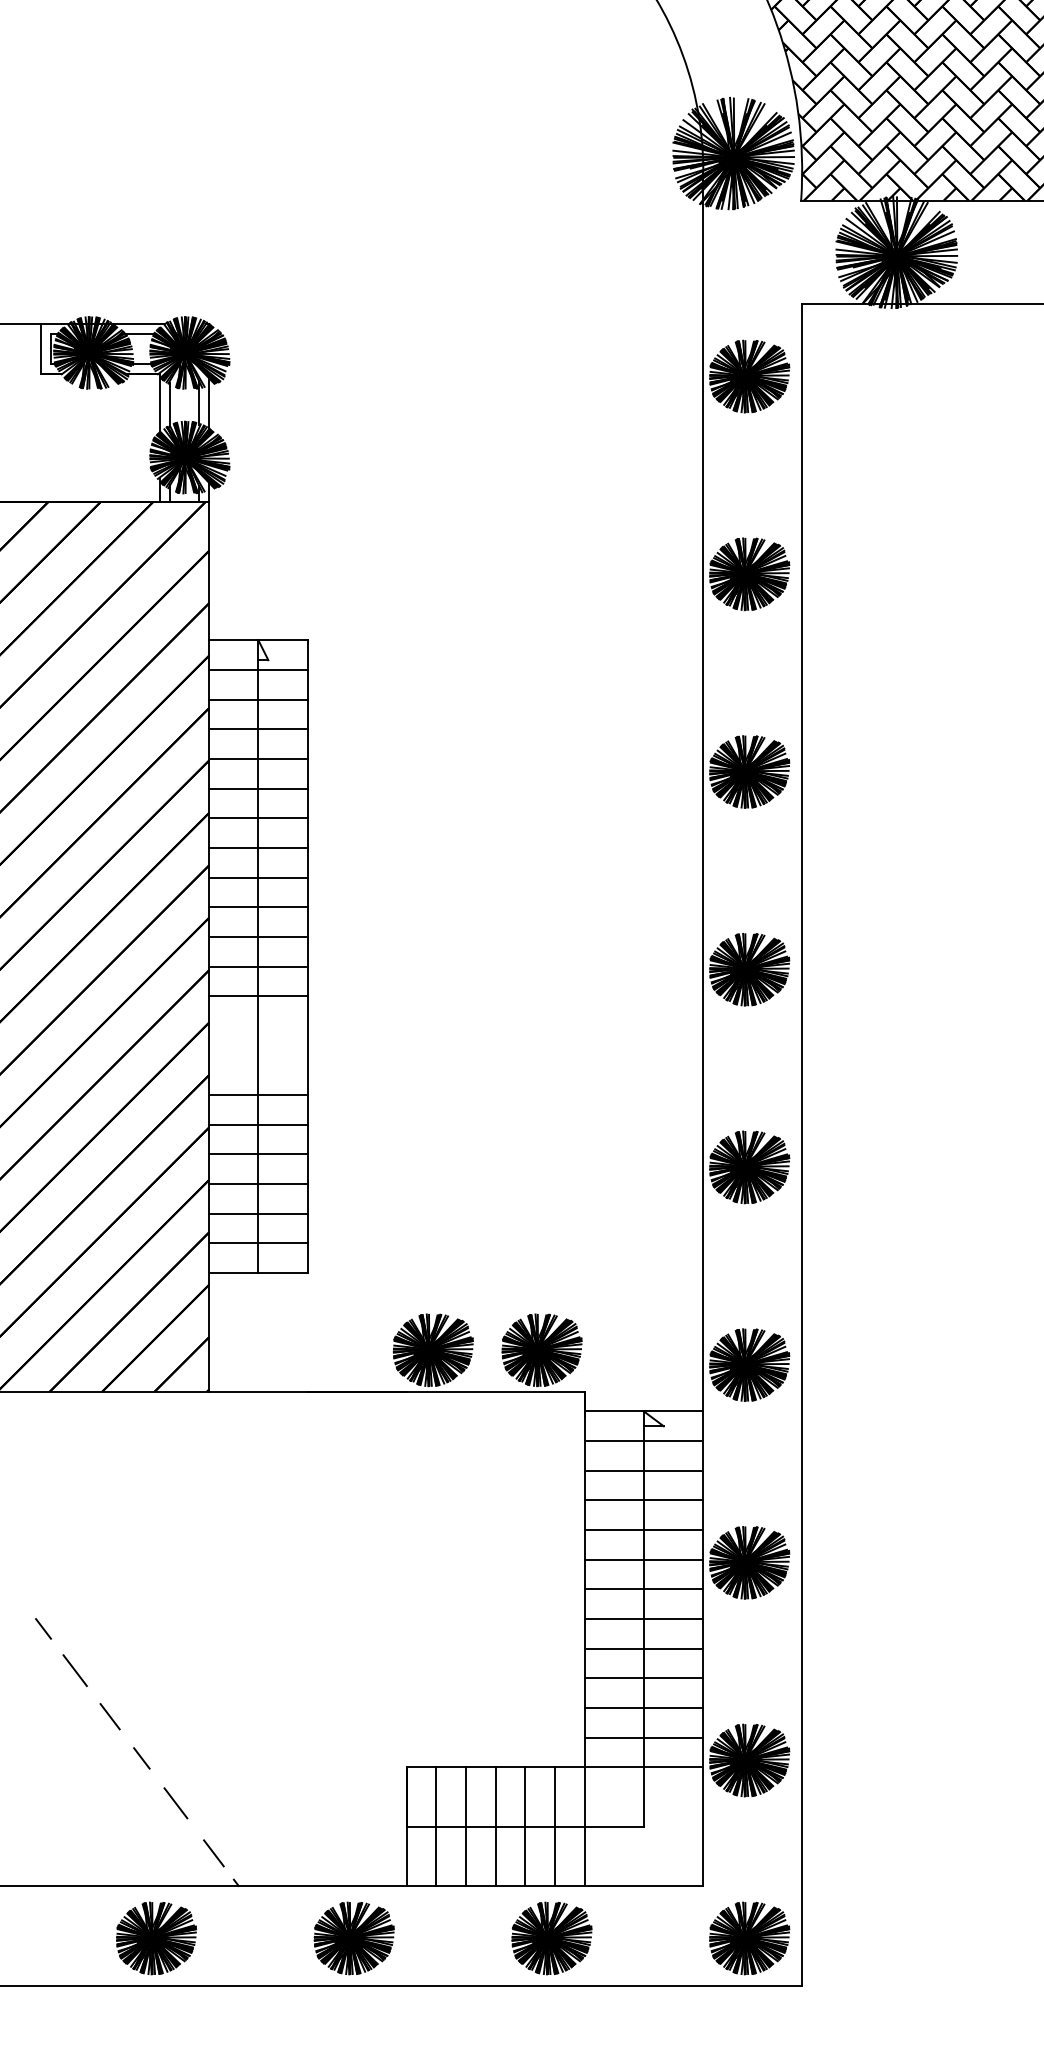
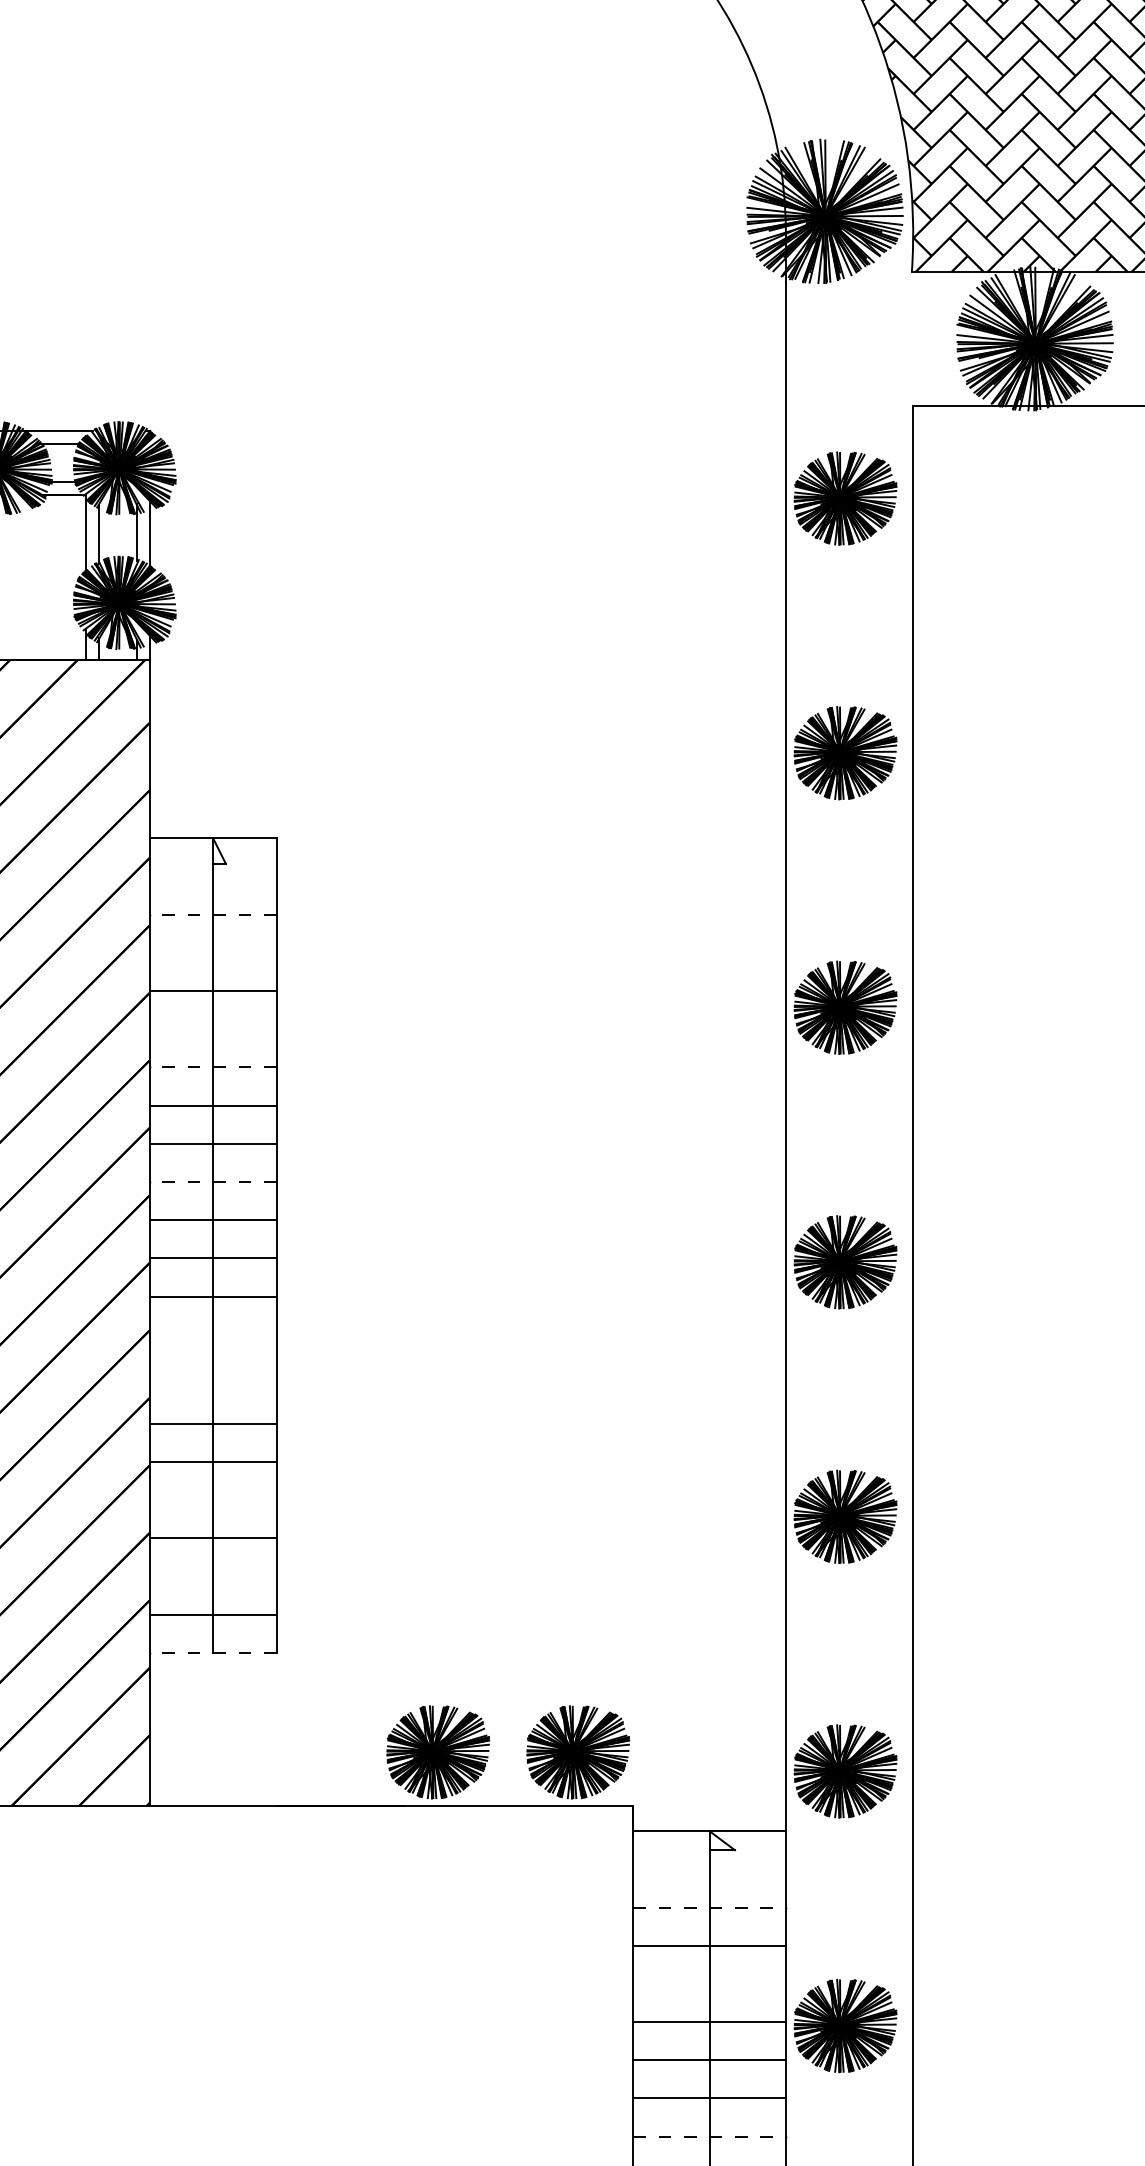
line: (258, 670) -> (213, 877), removed
line: (257, 699) -> (211, 914), solid -> dashed
line: (258, 729) -> (213, 953), removed
line: (258, 788) -> (213, 1028), removed
line: (257, 818) -> (211, 1067), solid -> dashed
line: (257, 907) -> (211, 1182), solid -> dashed
line: (258, 1154) -> (213, 1500), removed
line: (258, 1213) -> (213, 1576), removed
line: (257, 1273) -> (211, 1653), solid -> dashed
line: (643, 1441) -> (708, 1869), removed
line: (644, 1470) -> (710, 1907), solid -> dashed
line: (643, 1530) -> (708, 1984), removed
line: (644, 1648) -> (710, 2136), solid -> dashed

